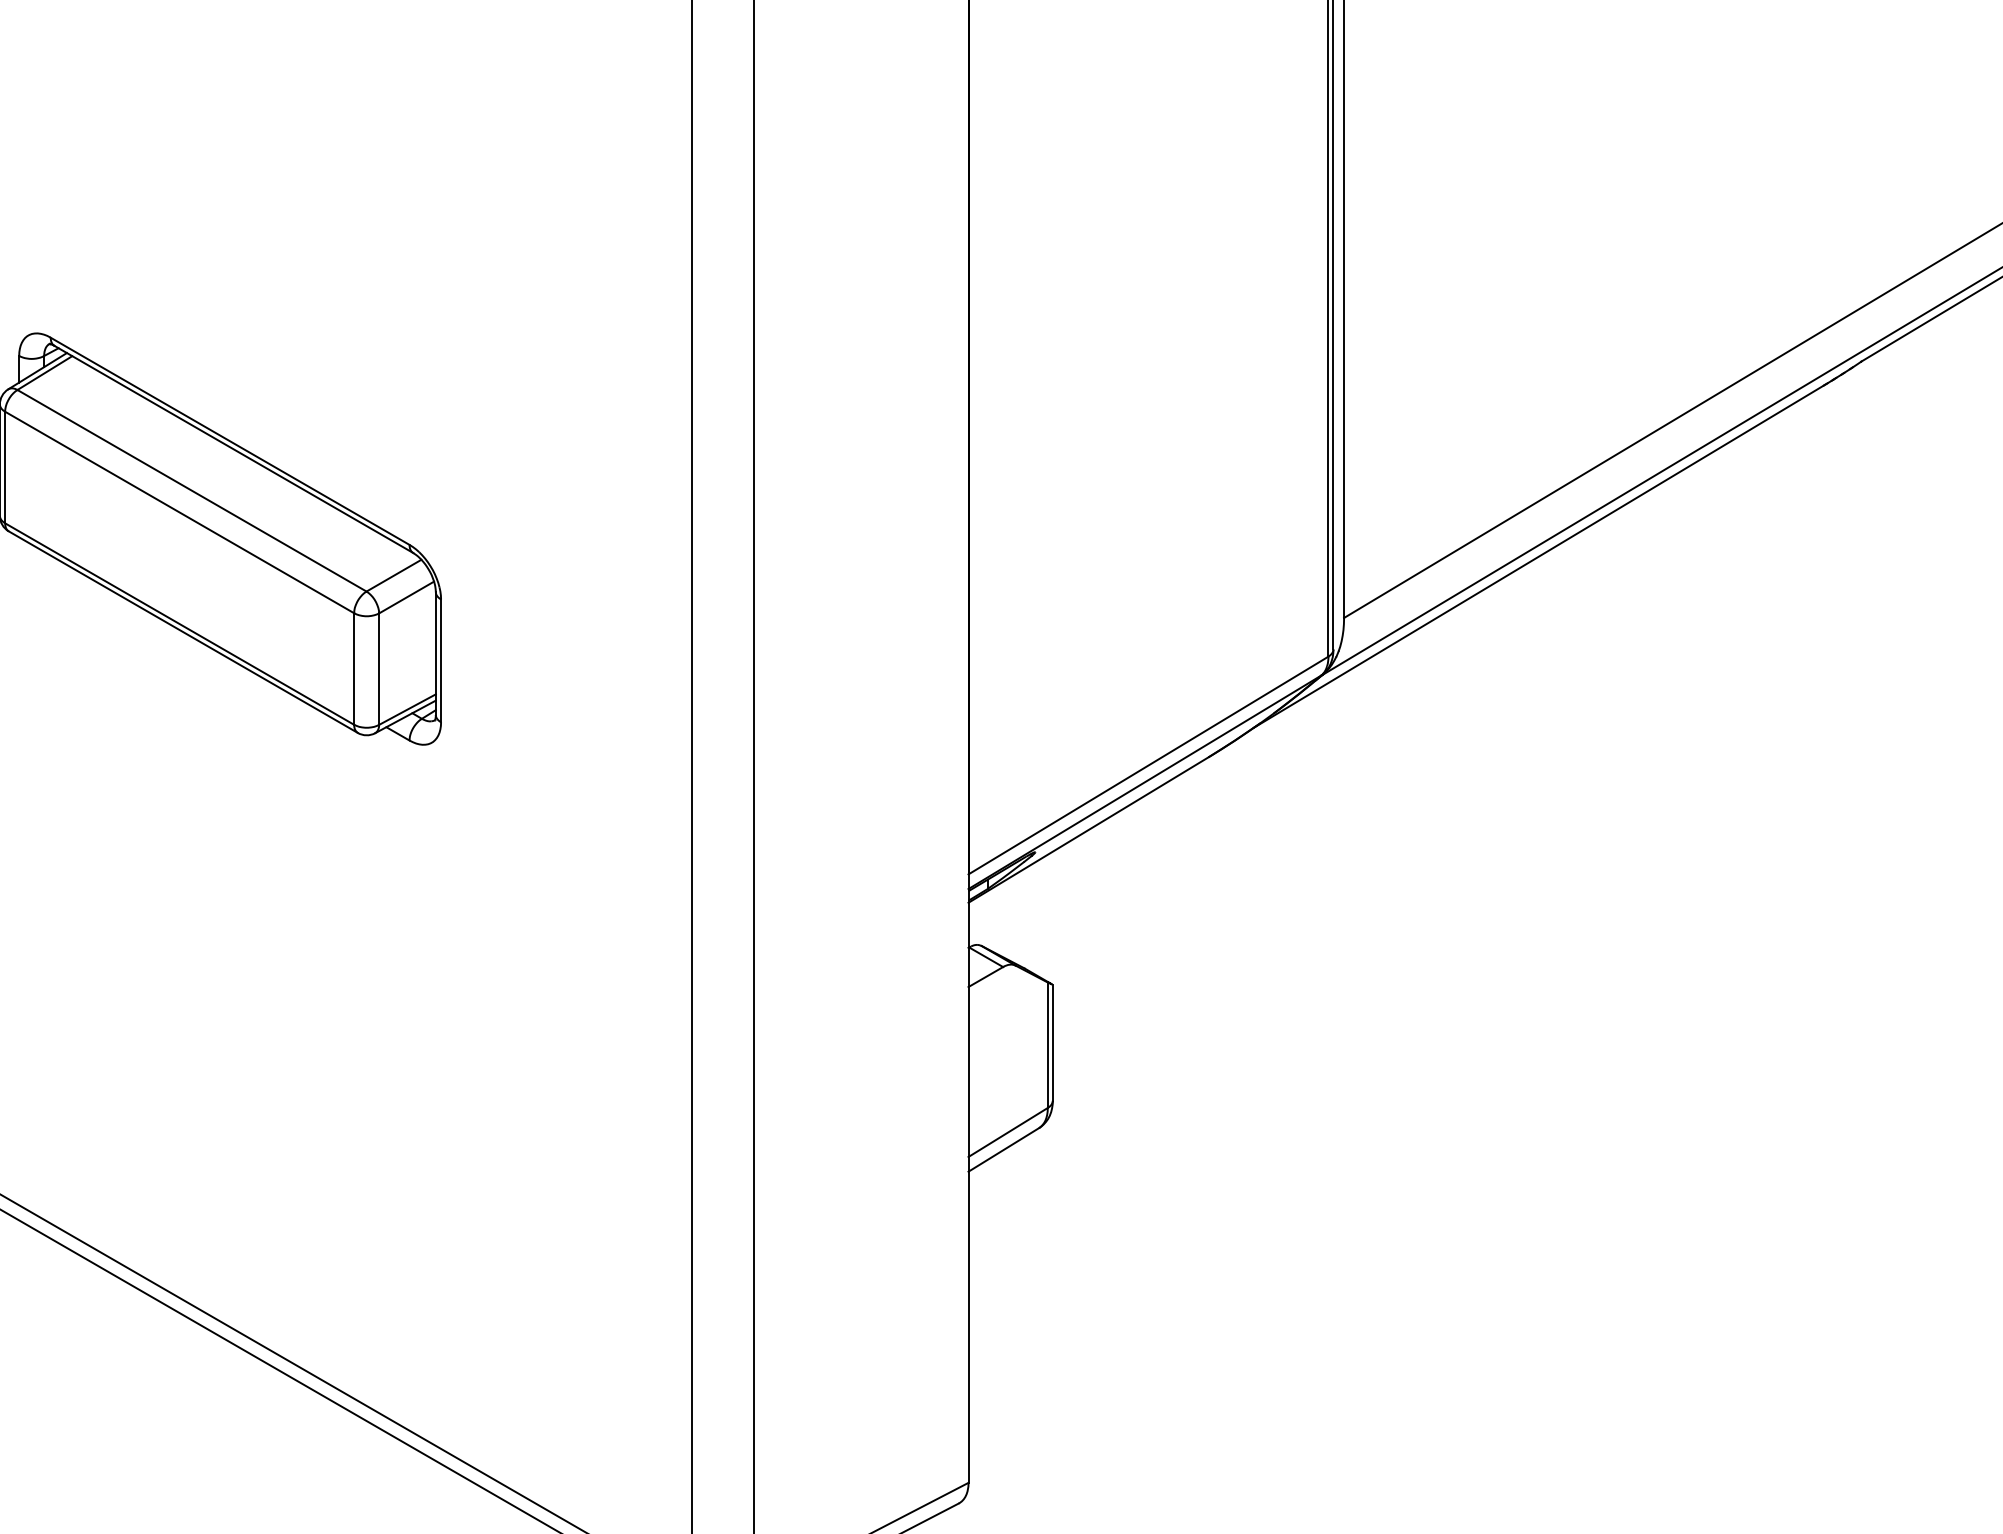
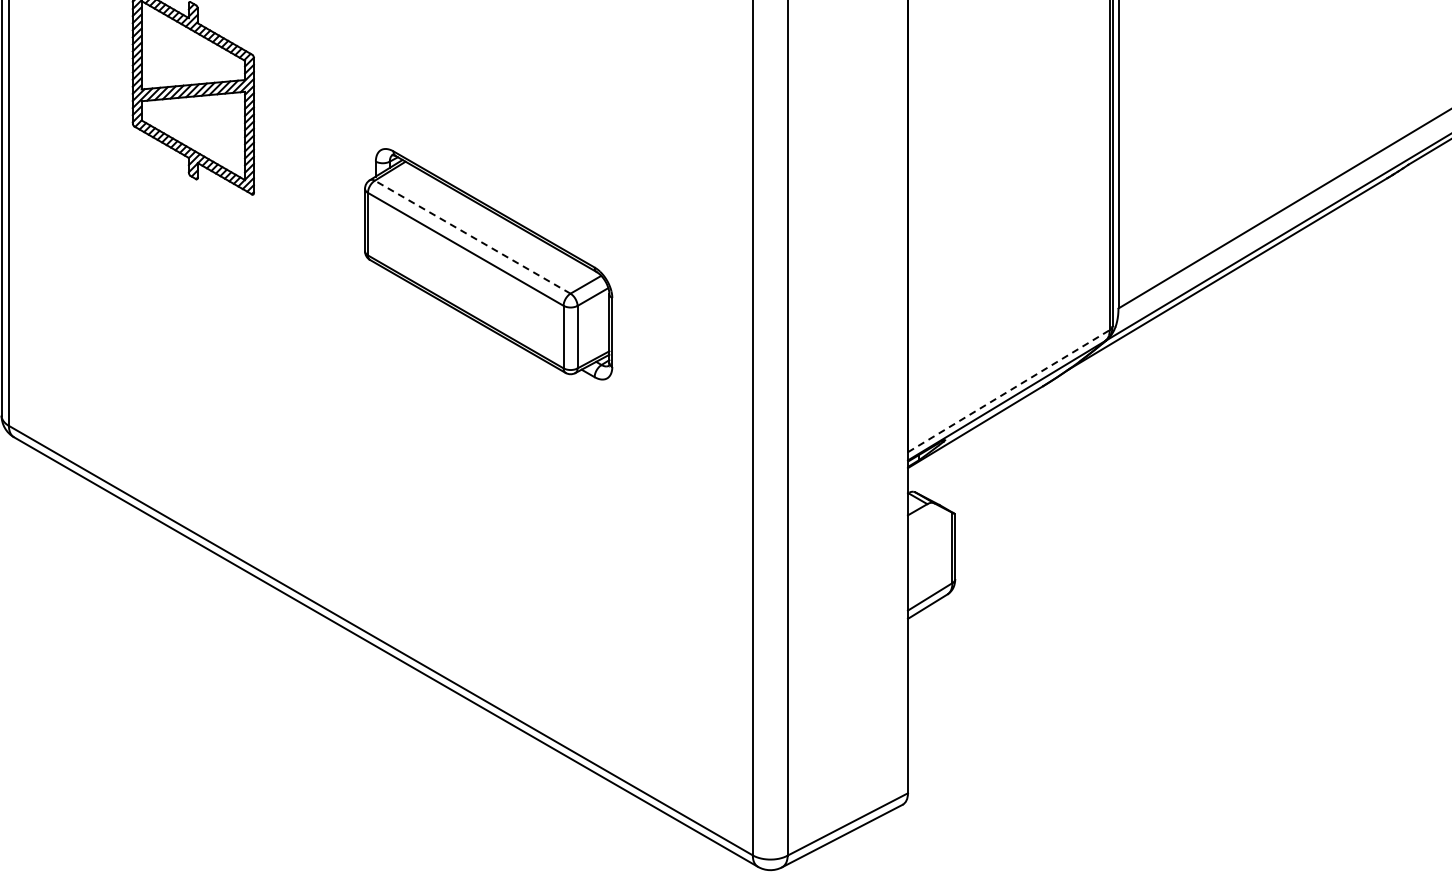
line: (191, 491) -> (472, 237), solid -> dashed
line: (1147, 766) -> (1008, 391), solid -> dashed

